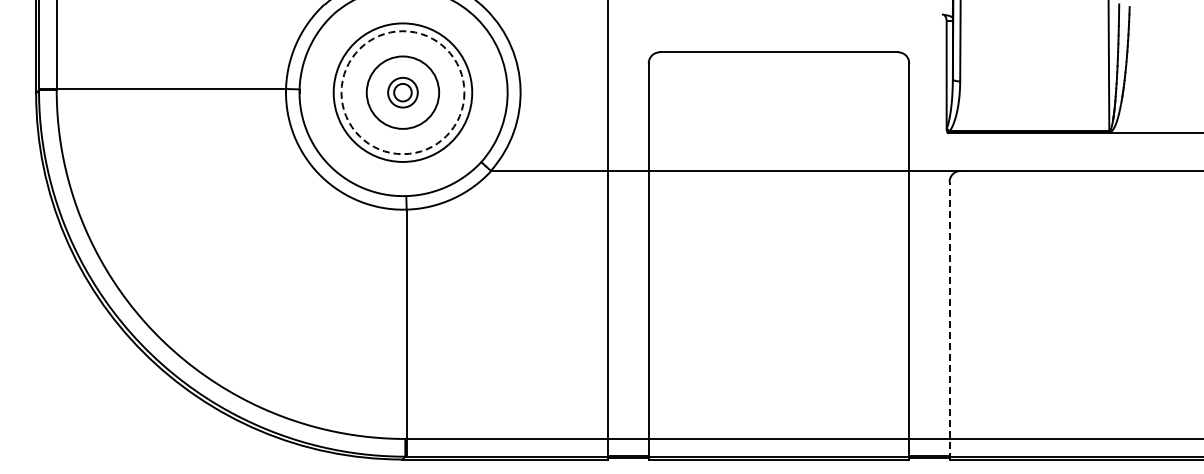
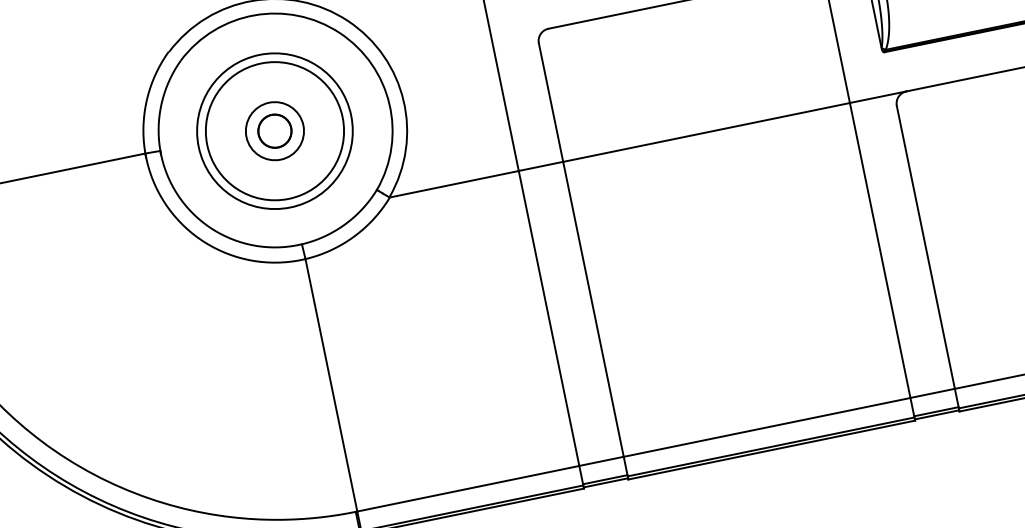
circle: (402, 92) -> (274, 131), dashed -> solid
circle: (402, 92) -> (274, 131), size x0.71
circle: (402, 92) -> (274, 131), size x1.67
line: (949, 320) -> (928, 258), dashed -> solid

